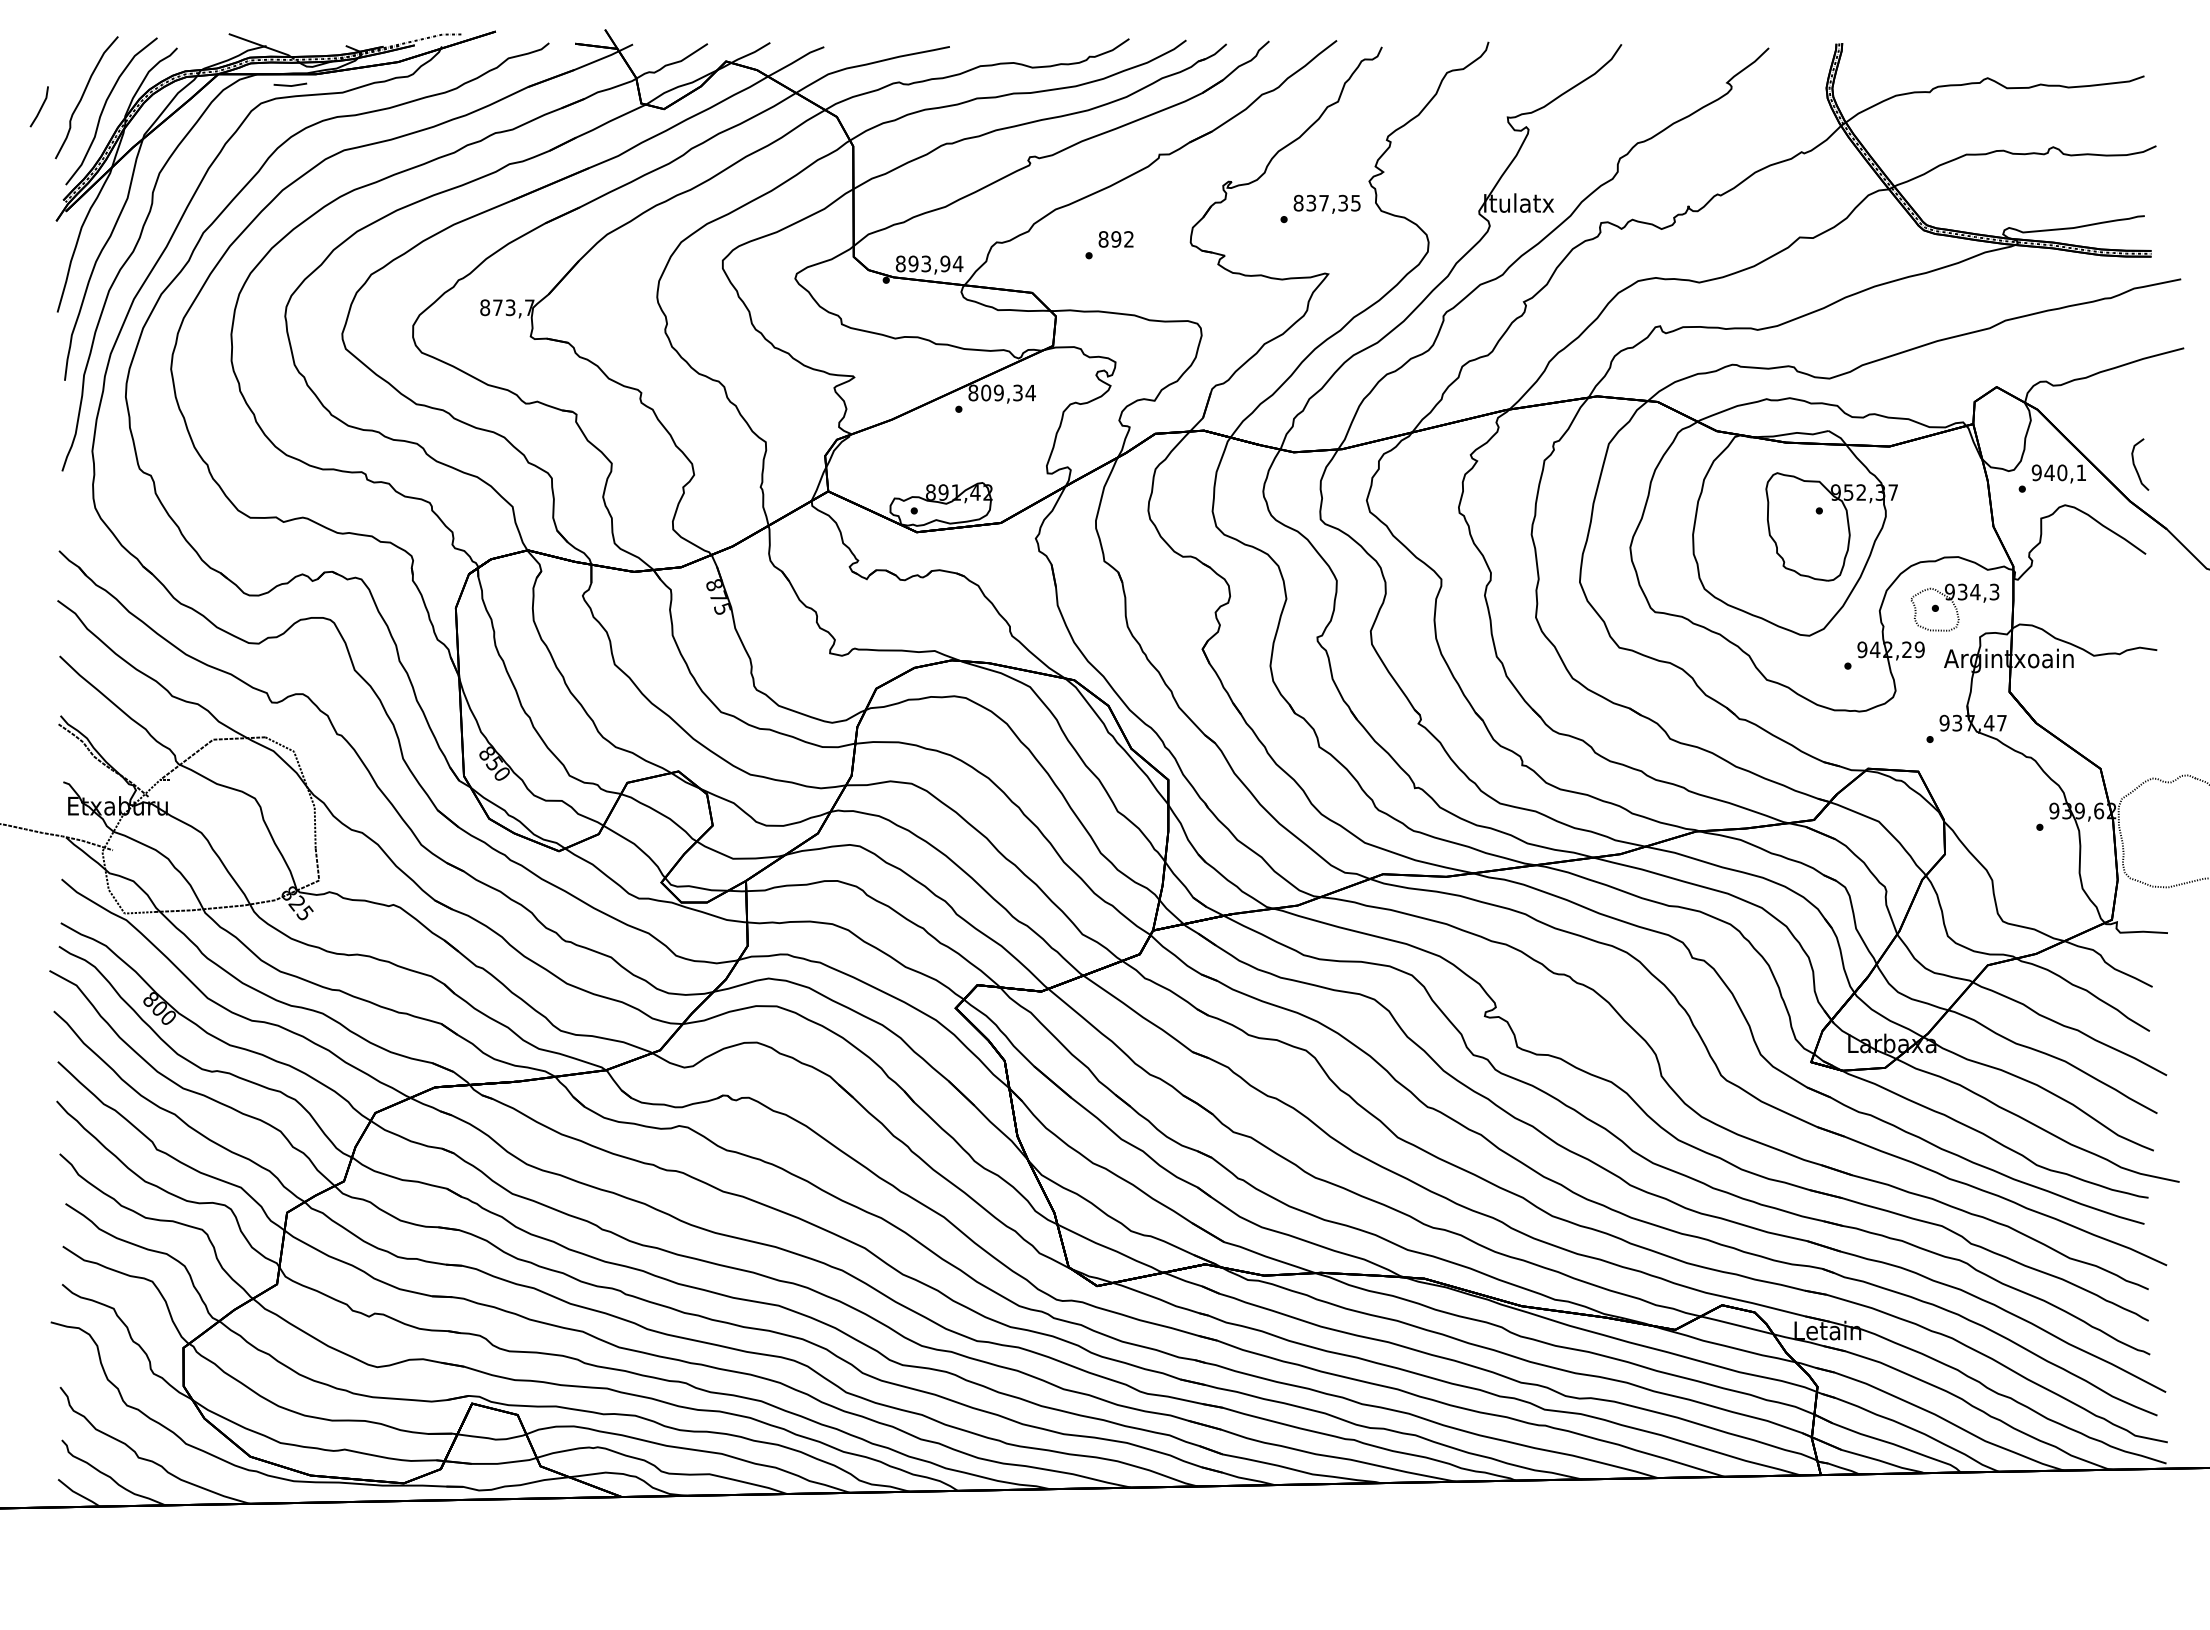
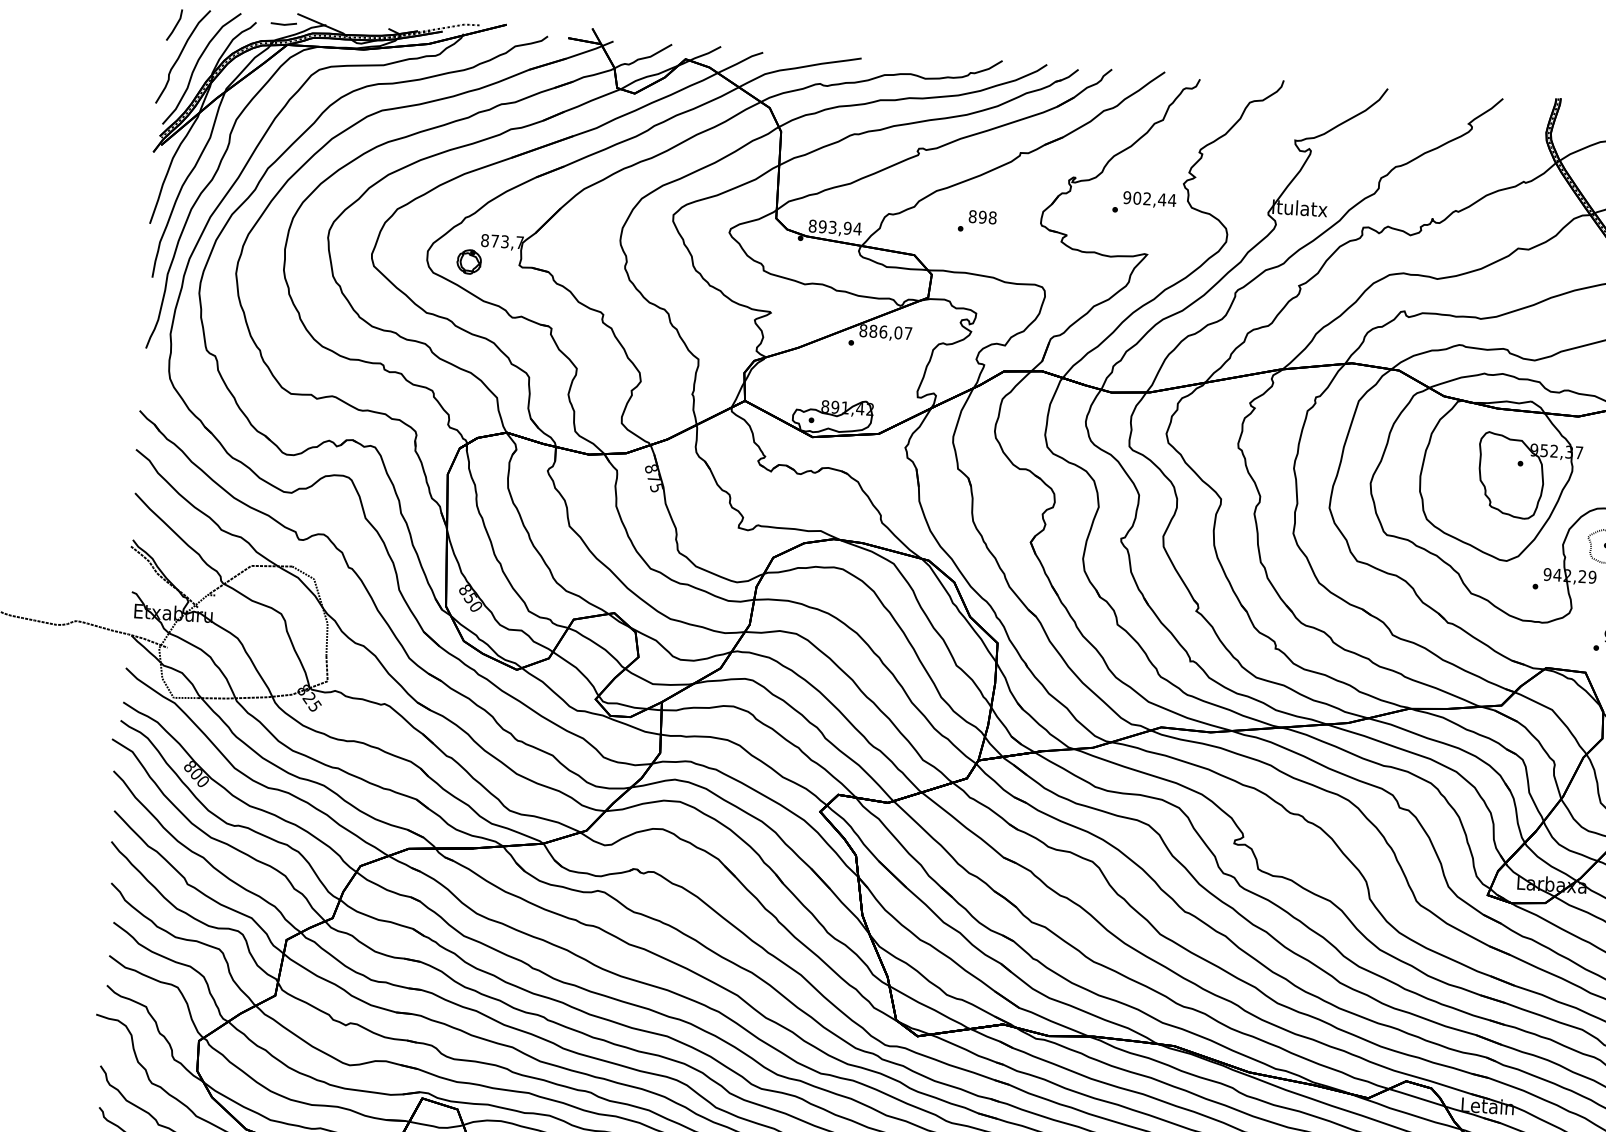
line: (290, 85) -> (283, 24), moved
line: (40, 107) -> (175, 25), moved
text: (1327, 202) -> (1149, 198), 837,35 -> 902,44
text: (1129, 239) -> (993, 218), 892 -> 898
part: (466, 336) -> (469, 262), added
text: (1008, 392) -> (890, 332), 809,34 -> 886,07

